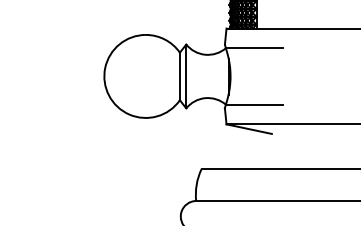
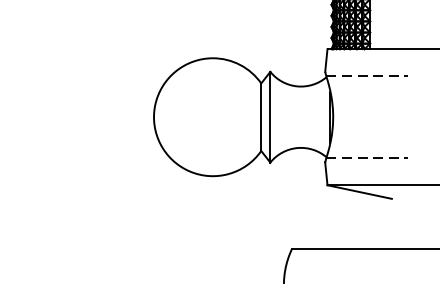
line: (254, 47) -> (367, 76), solid -> dashed
line: (254, 105) -> (367, 158), solid -> dashed

